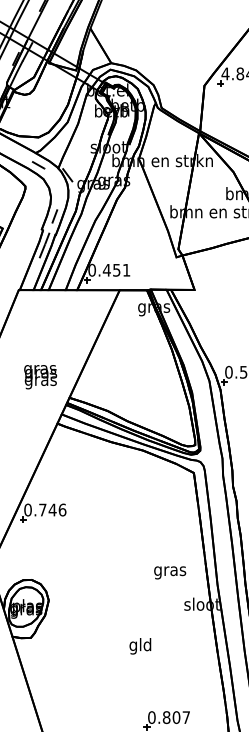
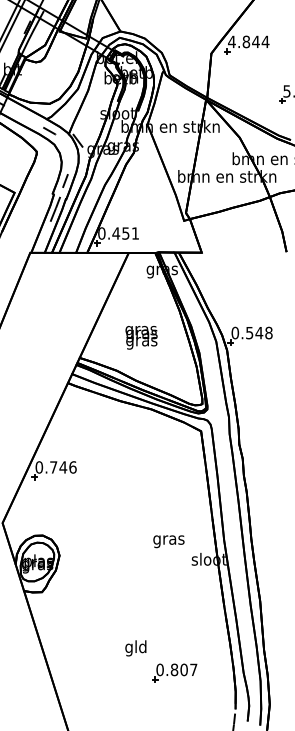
text: (40, 376) -> (141, 337), moved
text: (169, 572) -> (168, 541), moved
text: (139, 646) -> (135, 648), moved

